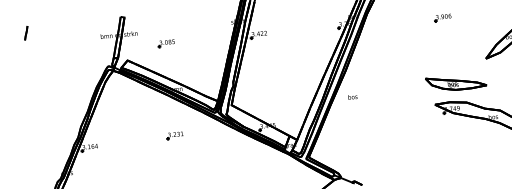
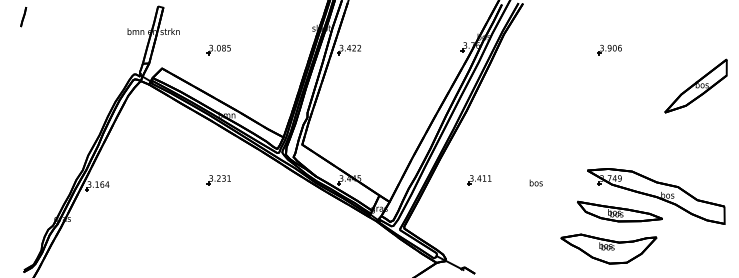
part: (455, 82) -> (619, 211), moved
text: (352, 96) -> (535, 182), moved
part: (359, 118) -> (479, 180), added
part: (455, 158) -> (608, 248), added

